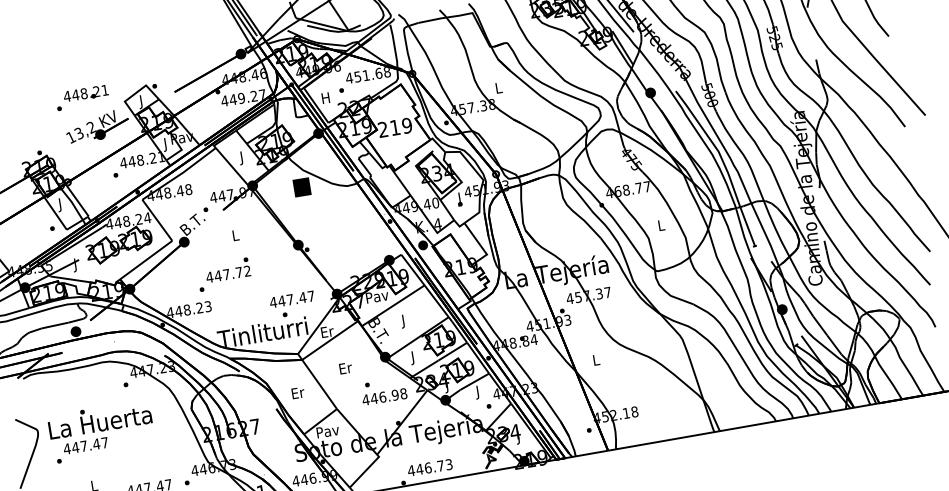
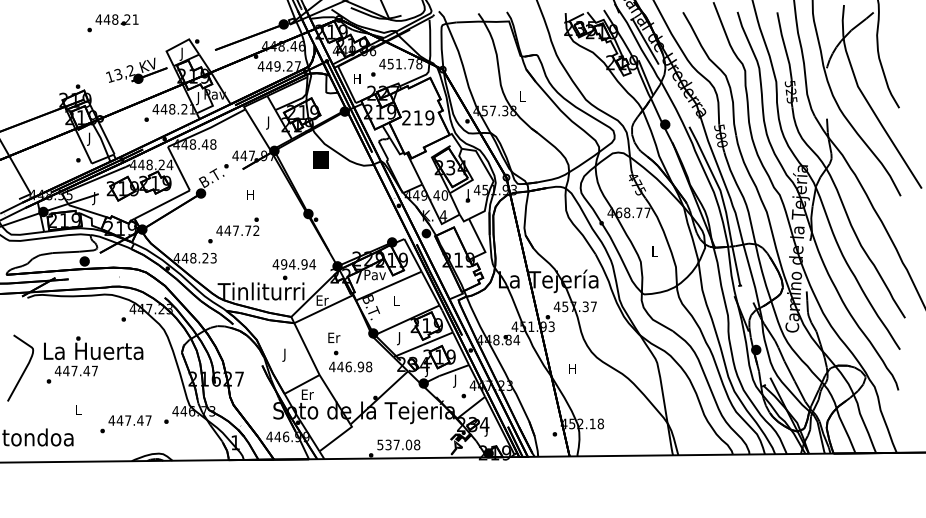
text: (379, 72) -> (411, 63), 451.68 -> 451.78
text: (81, 98) -> (112, 23), moved
text: (235, 234) -> (250, 194), L -> H
text: (296, 298) -> (298, 264), 447.47 -> 494.94
text: (403, 321) -> (396, 302), J -> L
text: (596, 359) -> (572, 368), L -> H
text: (383, 391) -> (350, 361), moved
text: (298, 393) -> (285, 354), Er -> J
text: (327, 431) -> (307, 394), Pav -> Er
text: (429, 467) -> (398, 444), 446.73 -> 537.08

